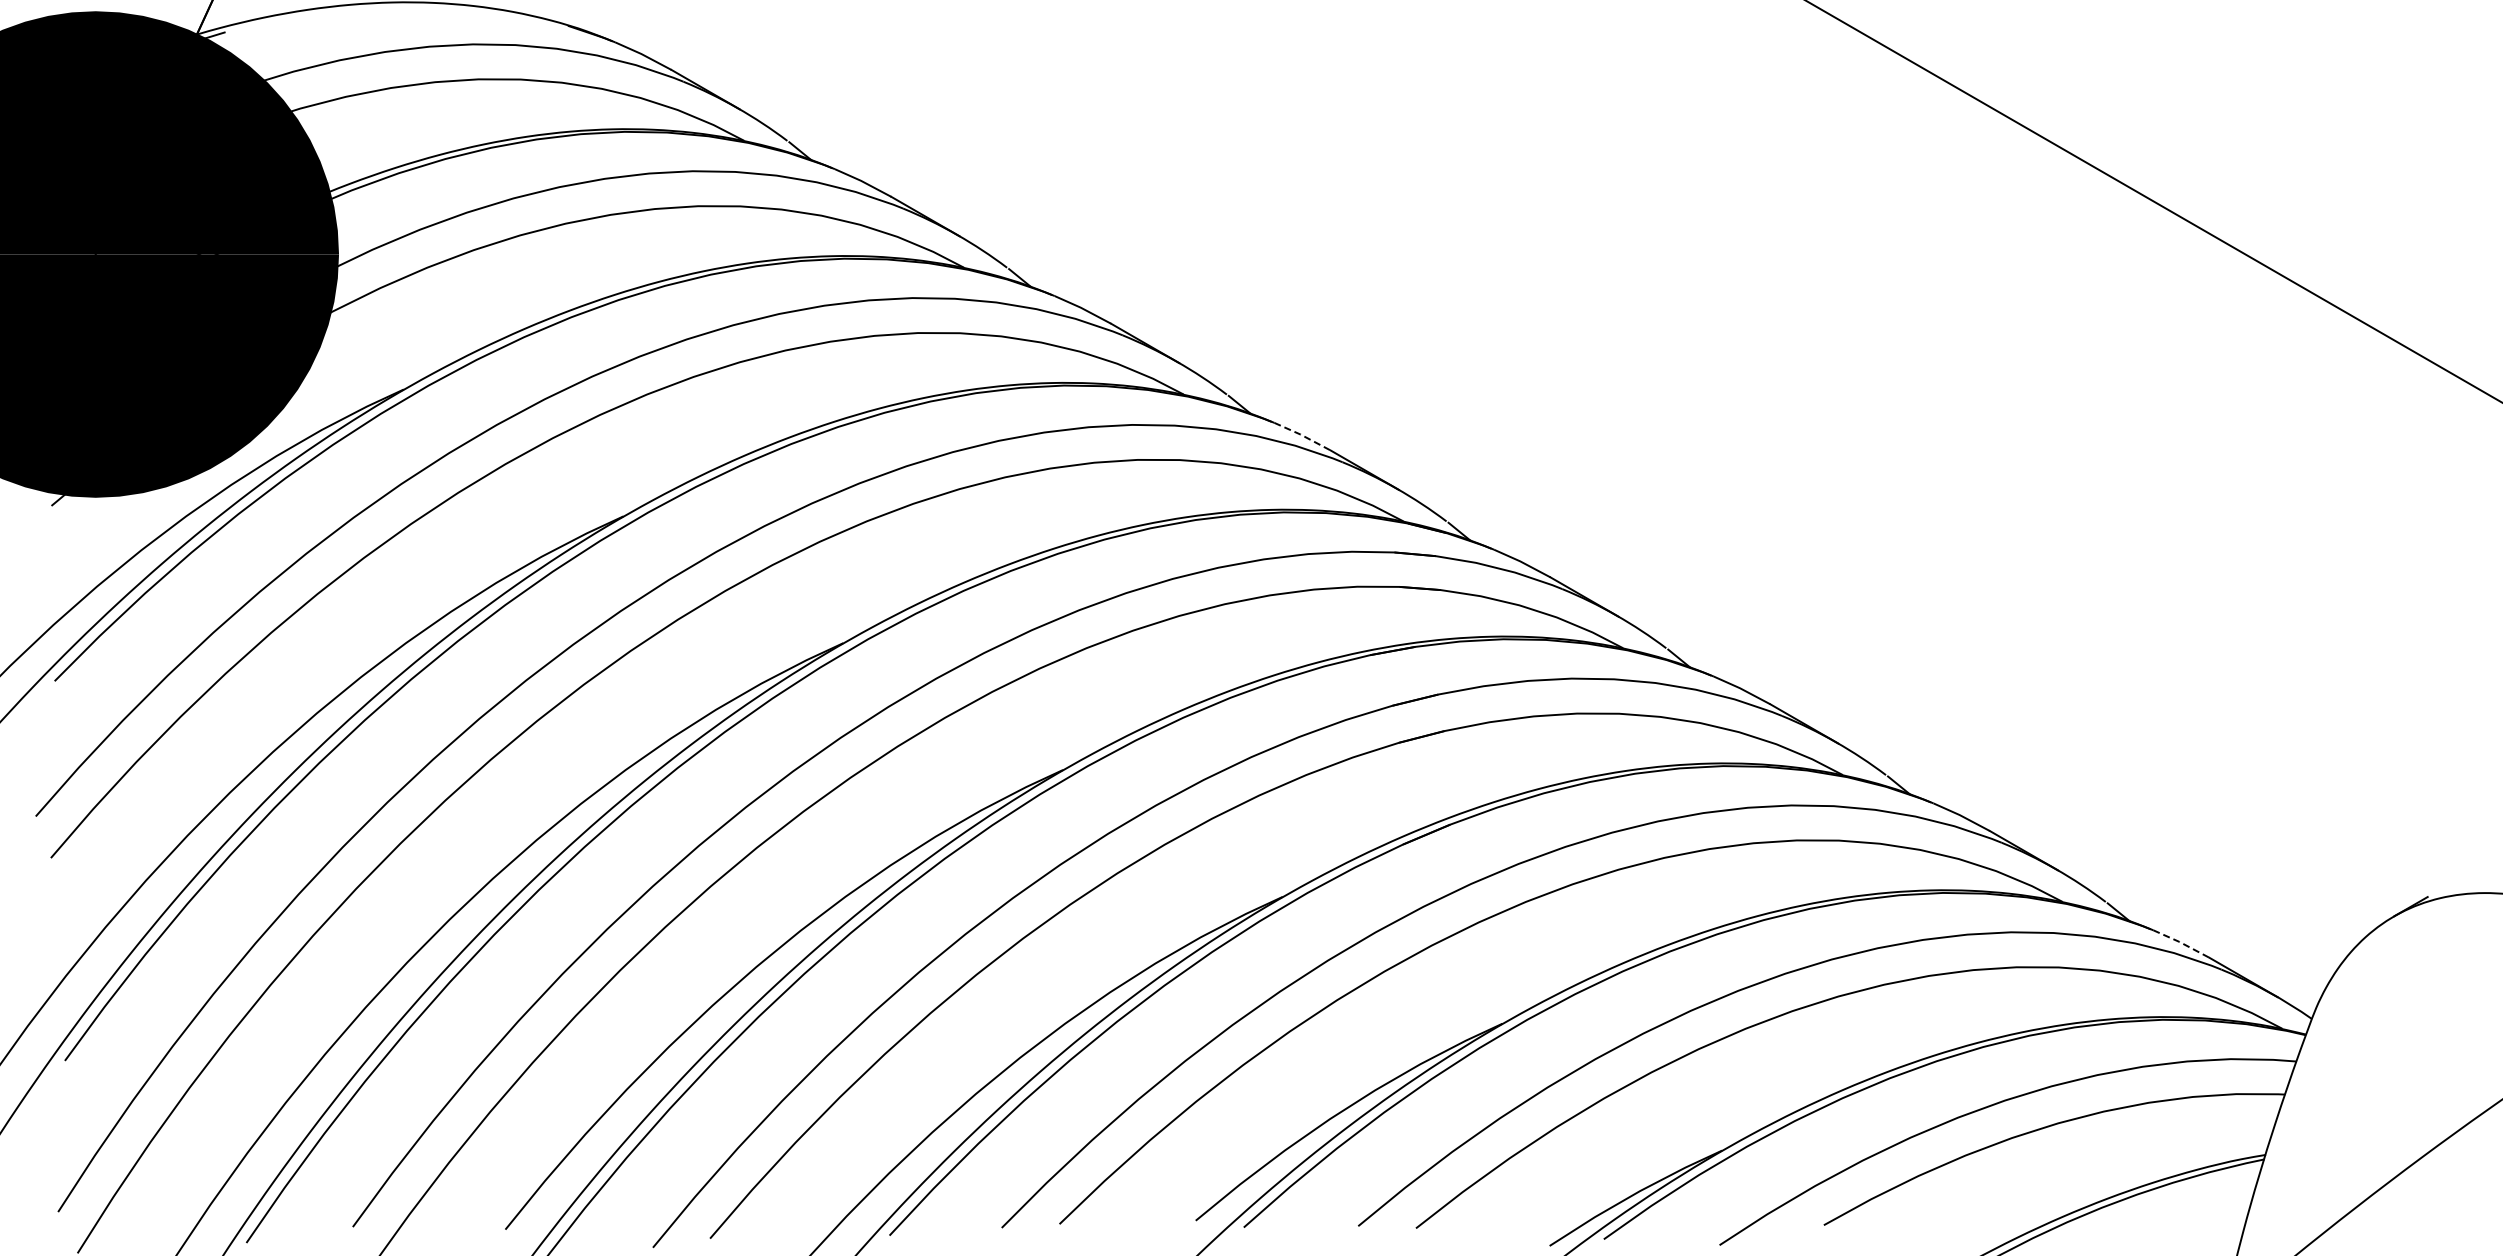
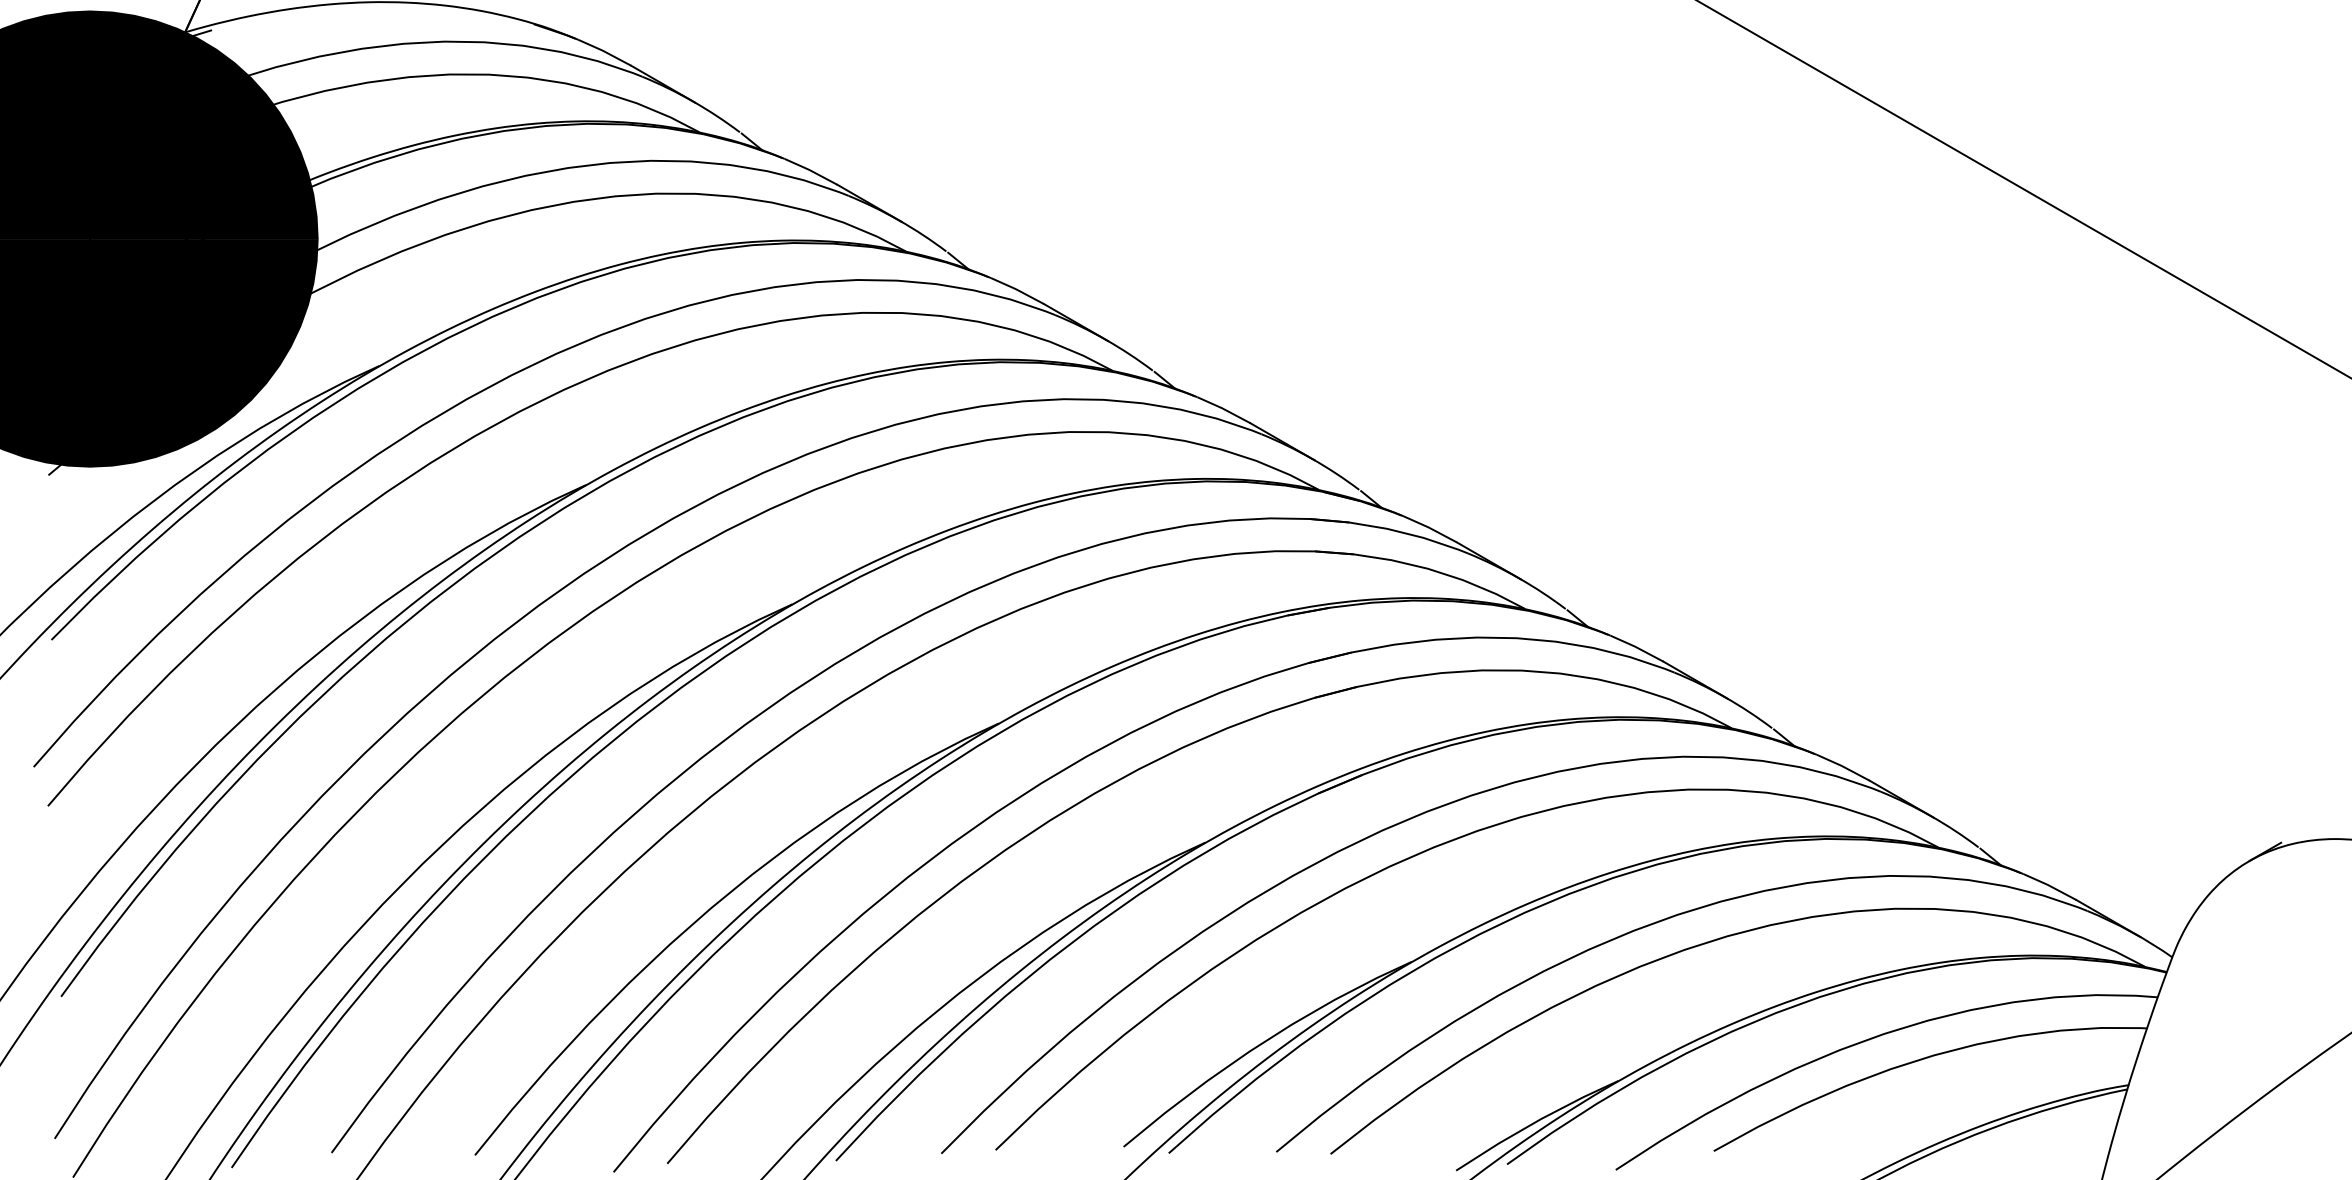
line: (1303, 435) -> (1224, 409), dashed -> solid
line: (2182, 943) -> (2050, 886), dashed -> solid

